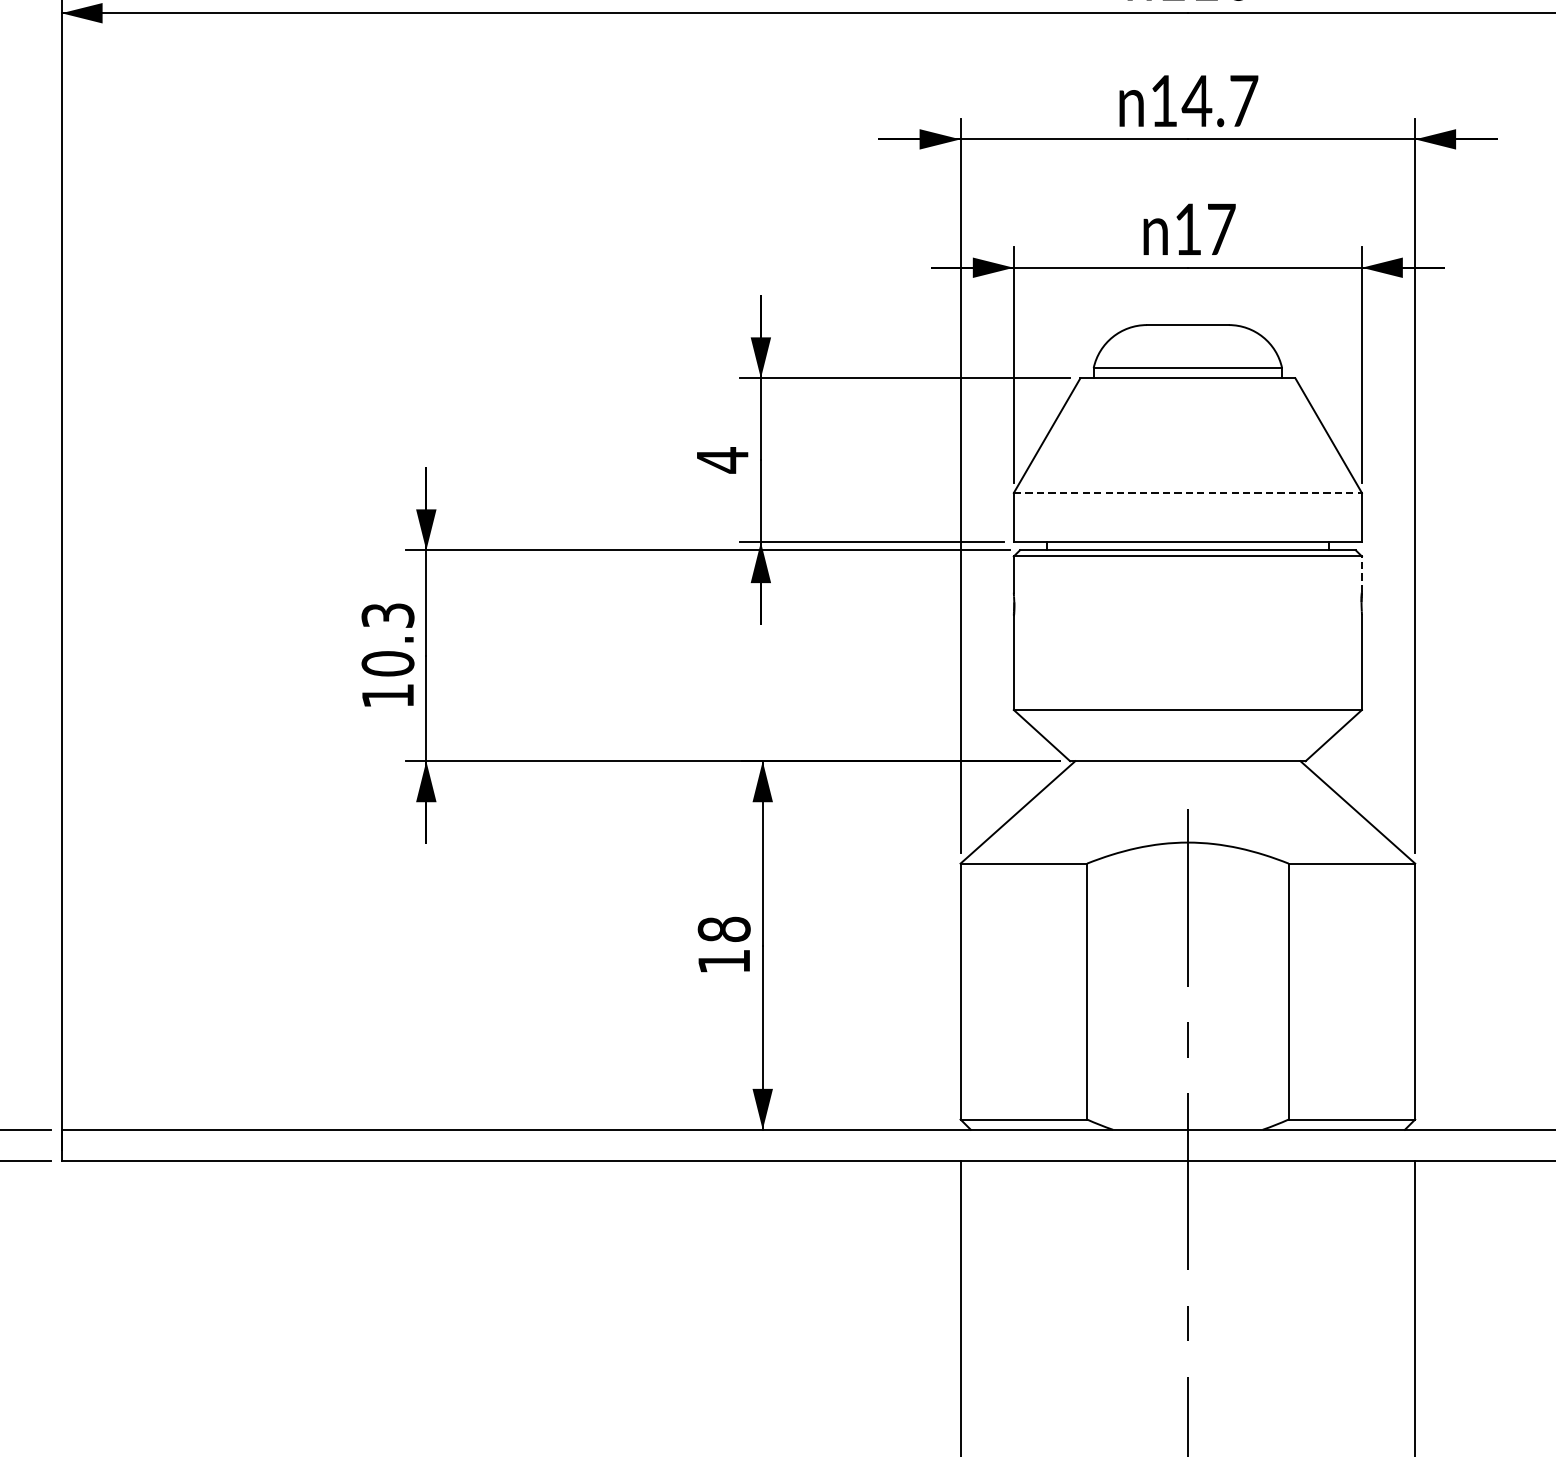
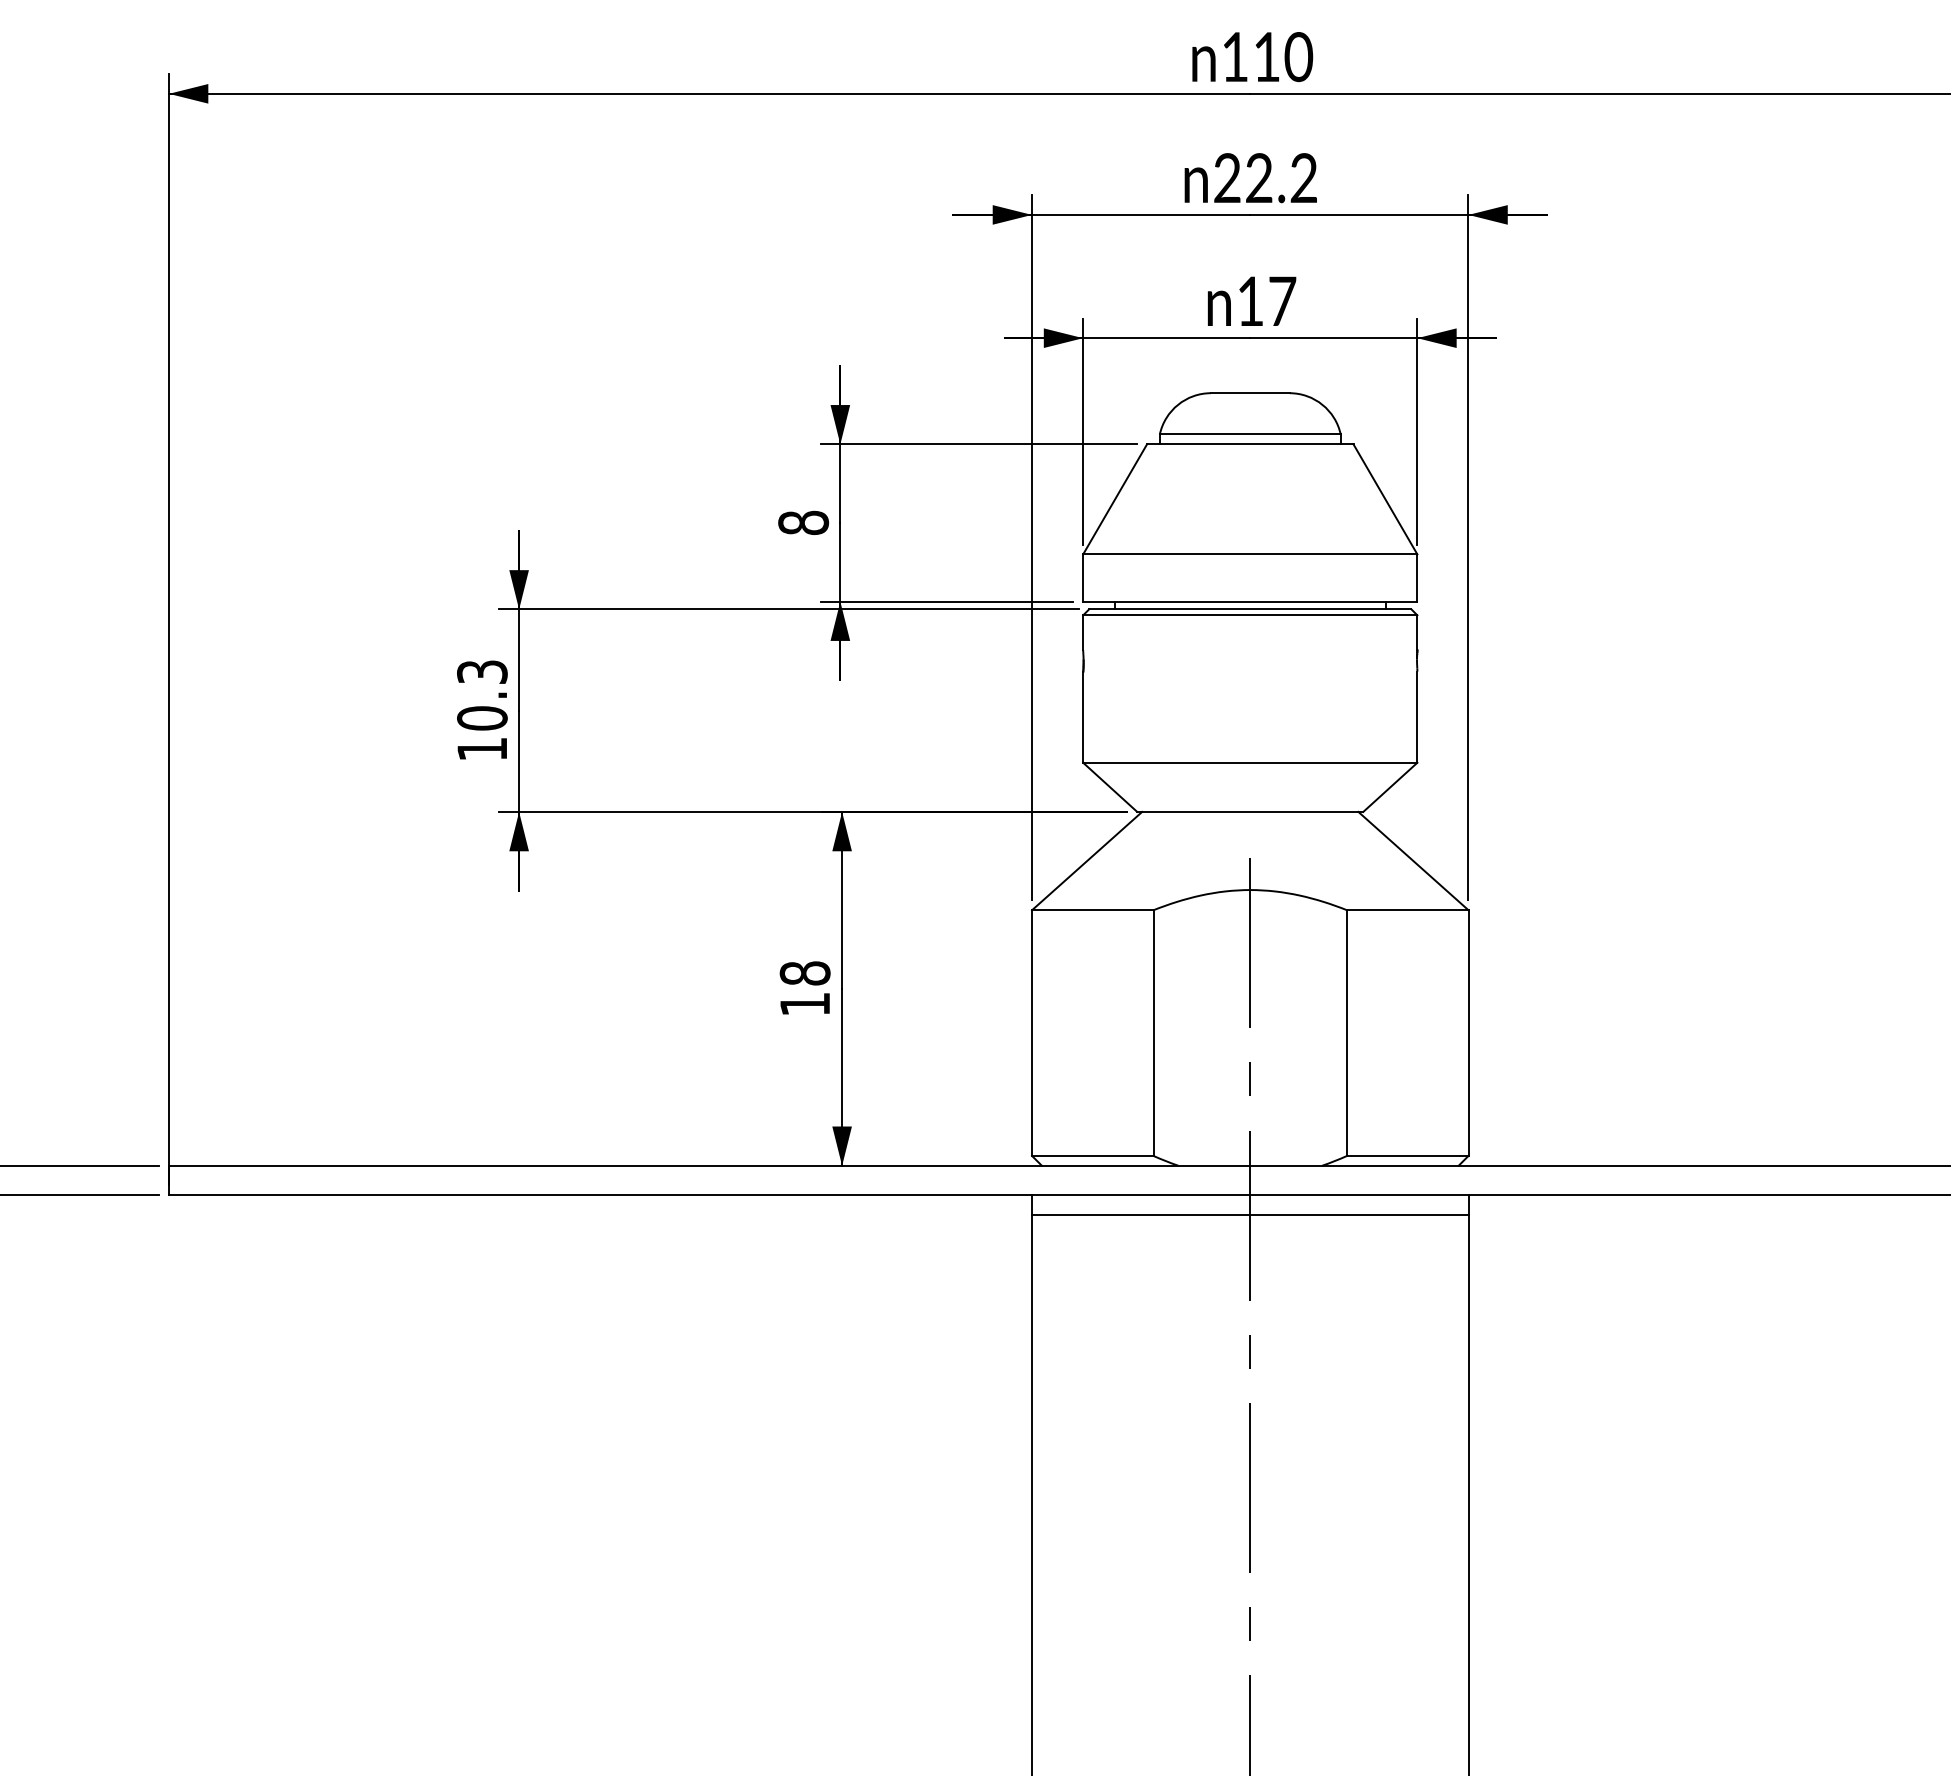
text: (1203, 100) -> (1265, 177), 14.7 -> 22.2
text: (722, 459) -> (803, 522), 4 -> 8
line: (1188, 493) -> (1250, 554), dashed -> solid
line: (1362, 574) -> (1417, 632), dashed -> solid
line: (1188, 1180) -> (1250, 1214), added

